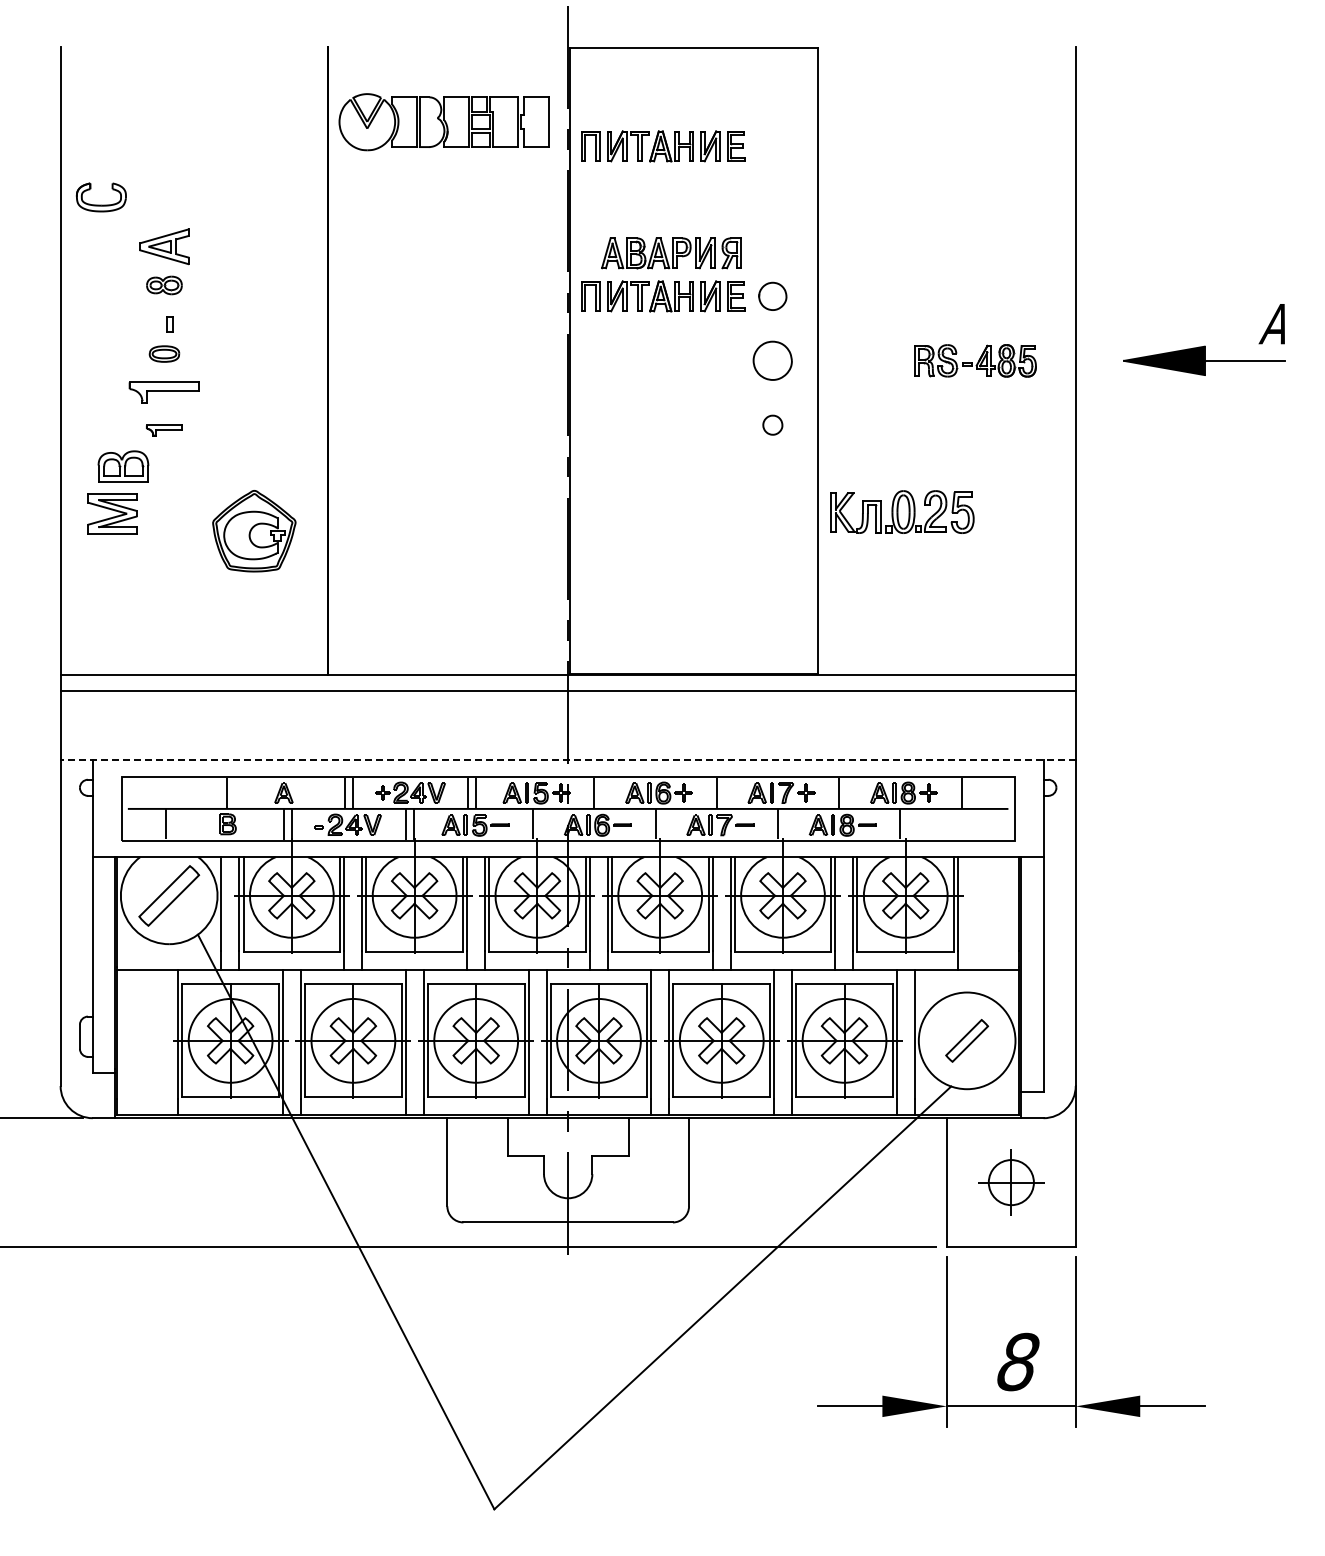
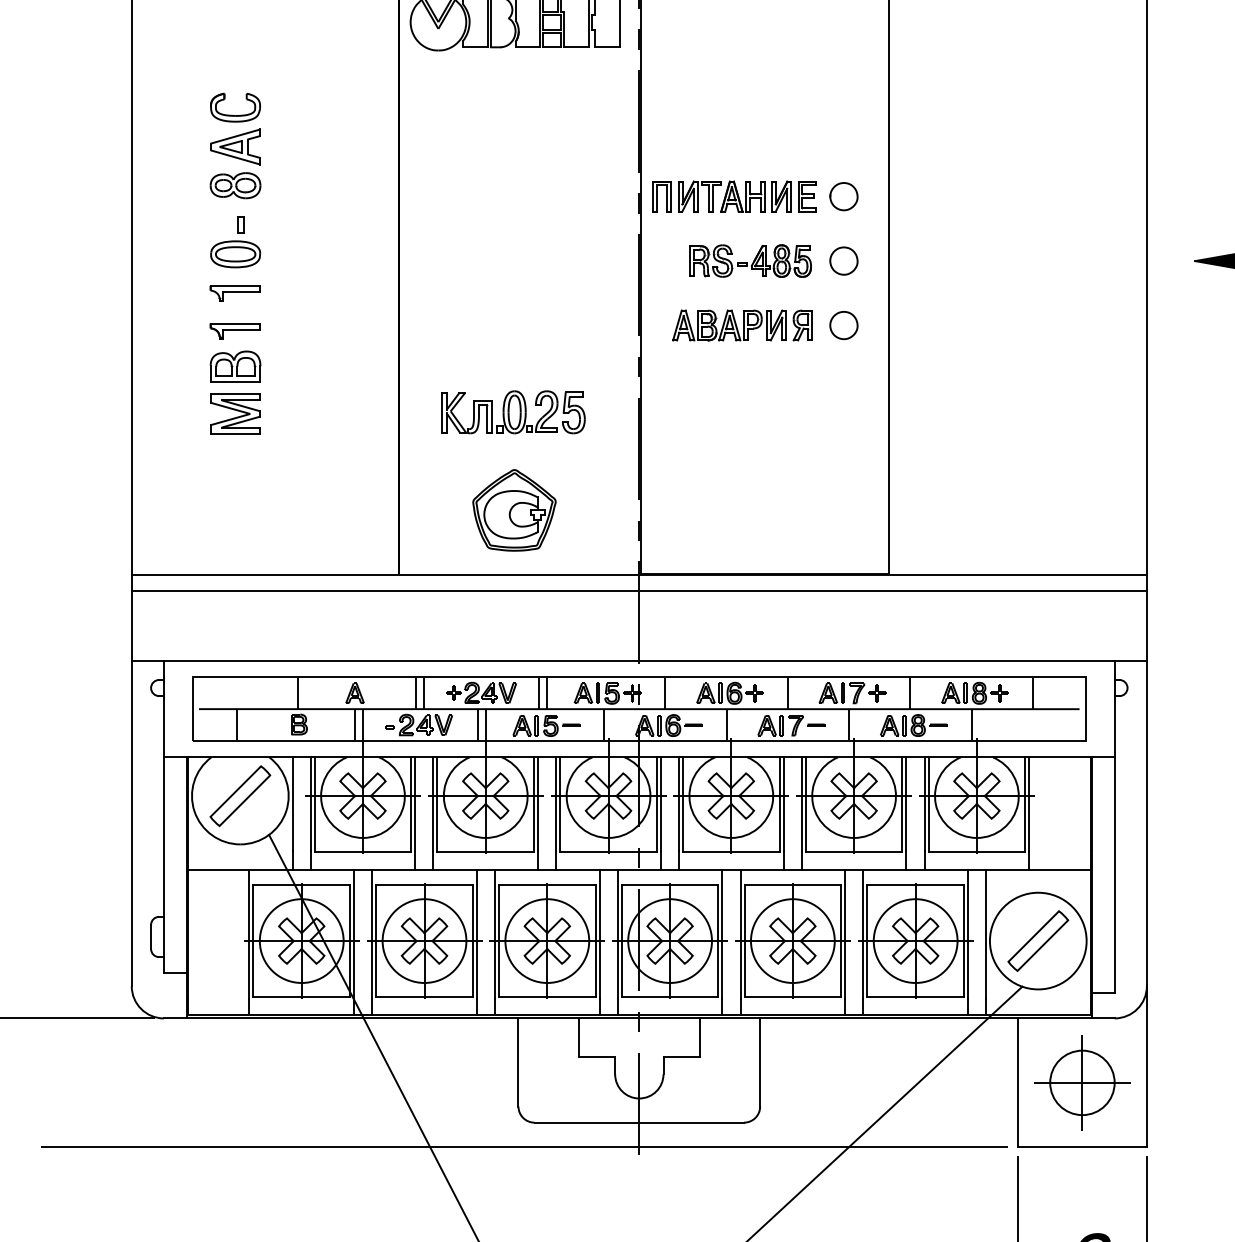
part: (663, 146) -> (734, 46), removed
part: (100, 204) -> (234, 114), moved
part: (671, 253) -> (742, 325), moved
part: (164, 285) -> (235, 185), size x1.43
part: (164, 353) -> (235, 253), size x1.67
part: (772, 360) -> (843, 260), size x0.71
part: (975, 360) -> (750, 260), moved
part: (163, 393) -> (234, 293), size x0.71
part: (772, 424) -> (843, 324), size x1.43
part: (163, 430) -> (234, 330), size x1.43
part: (123, 466) -> (235, 366), moved
part: (902, 511) -> (513, 411), moved
part: (112, 513) -> (235, 413), moved
part: (254, 531) -> (514, 510), moved
line: (568, 760) -> (639, 660), dashed -> solid
part: (966, 1040) -> (1037, 940), size x1.43
part: (1011, 1182) -> (1082, 1082), size x1.43

